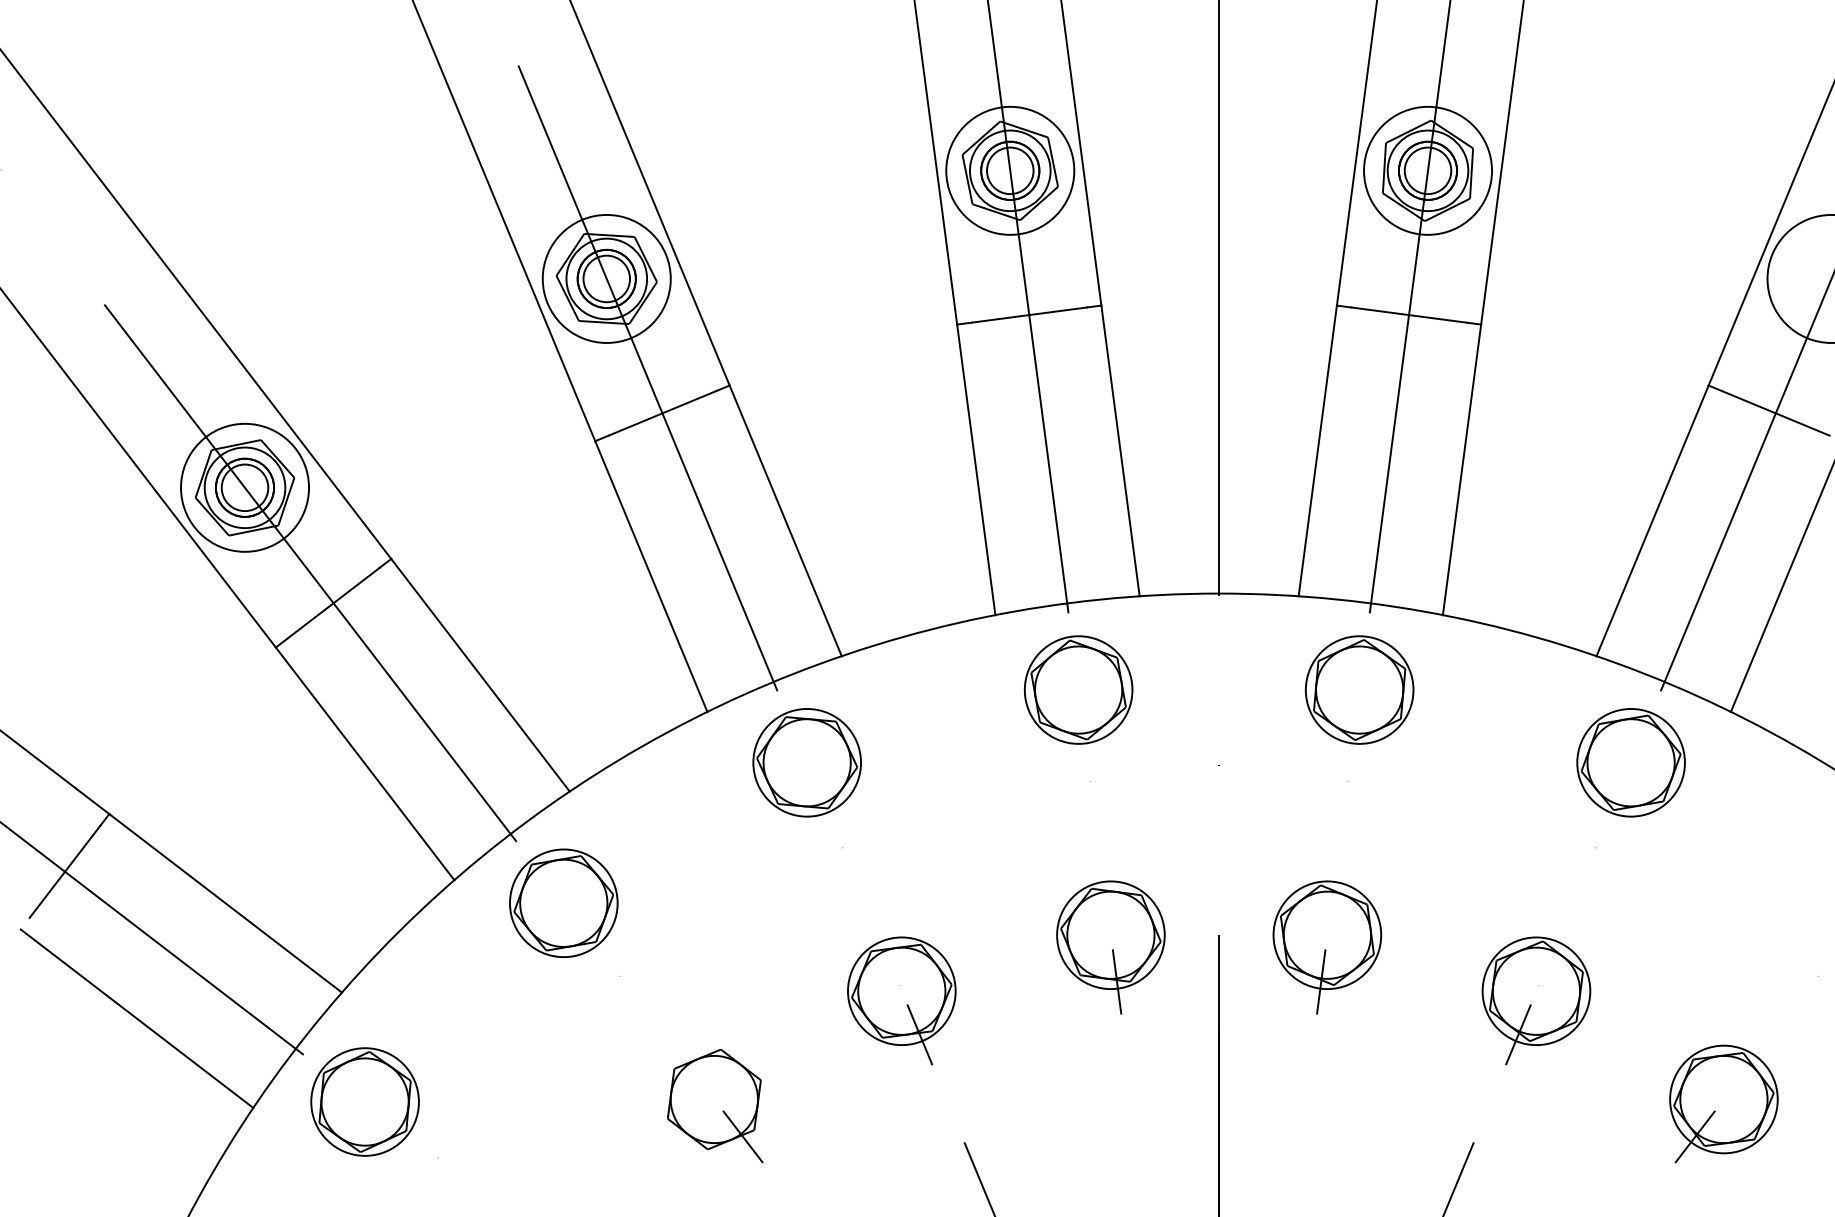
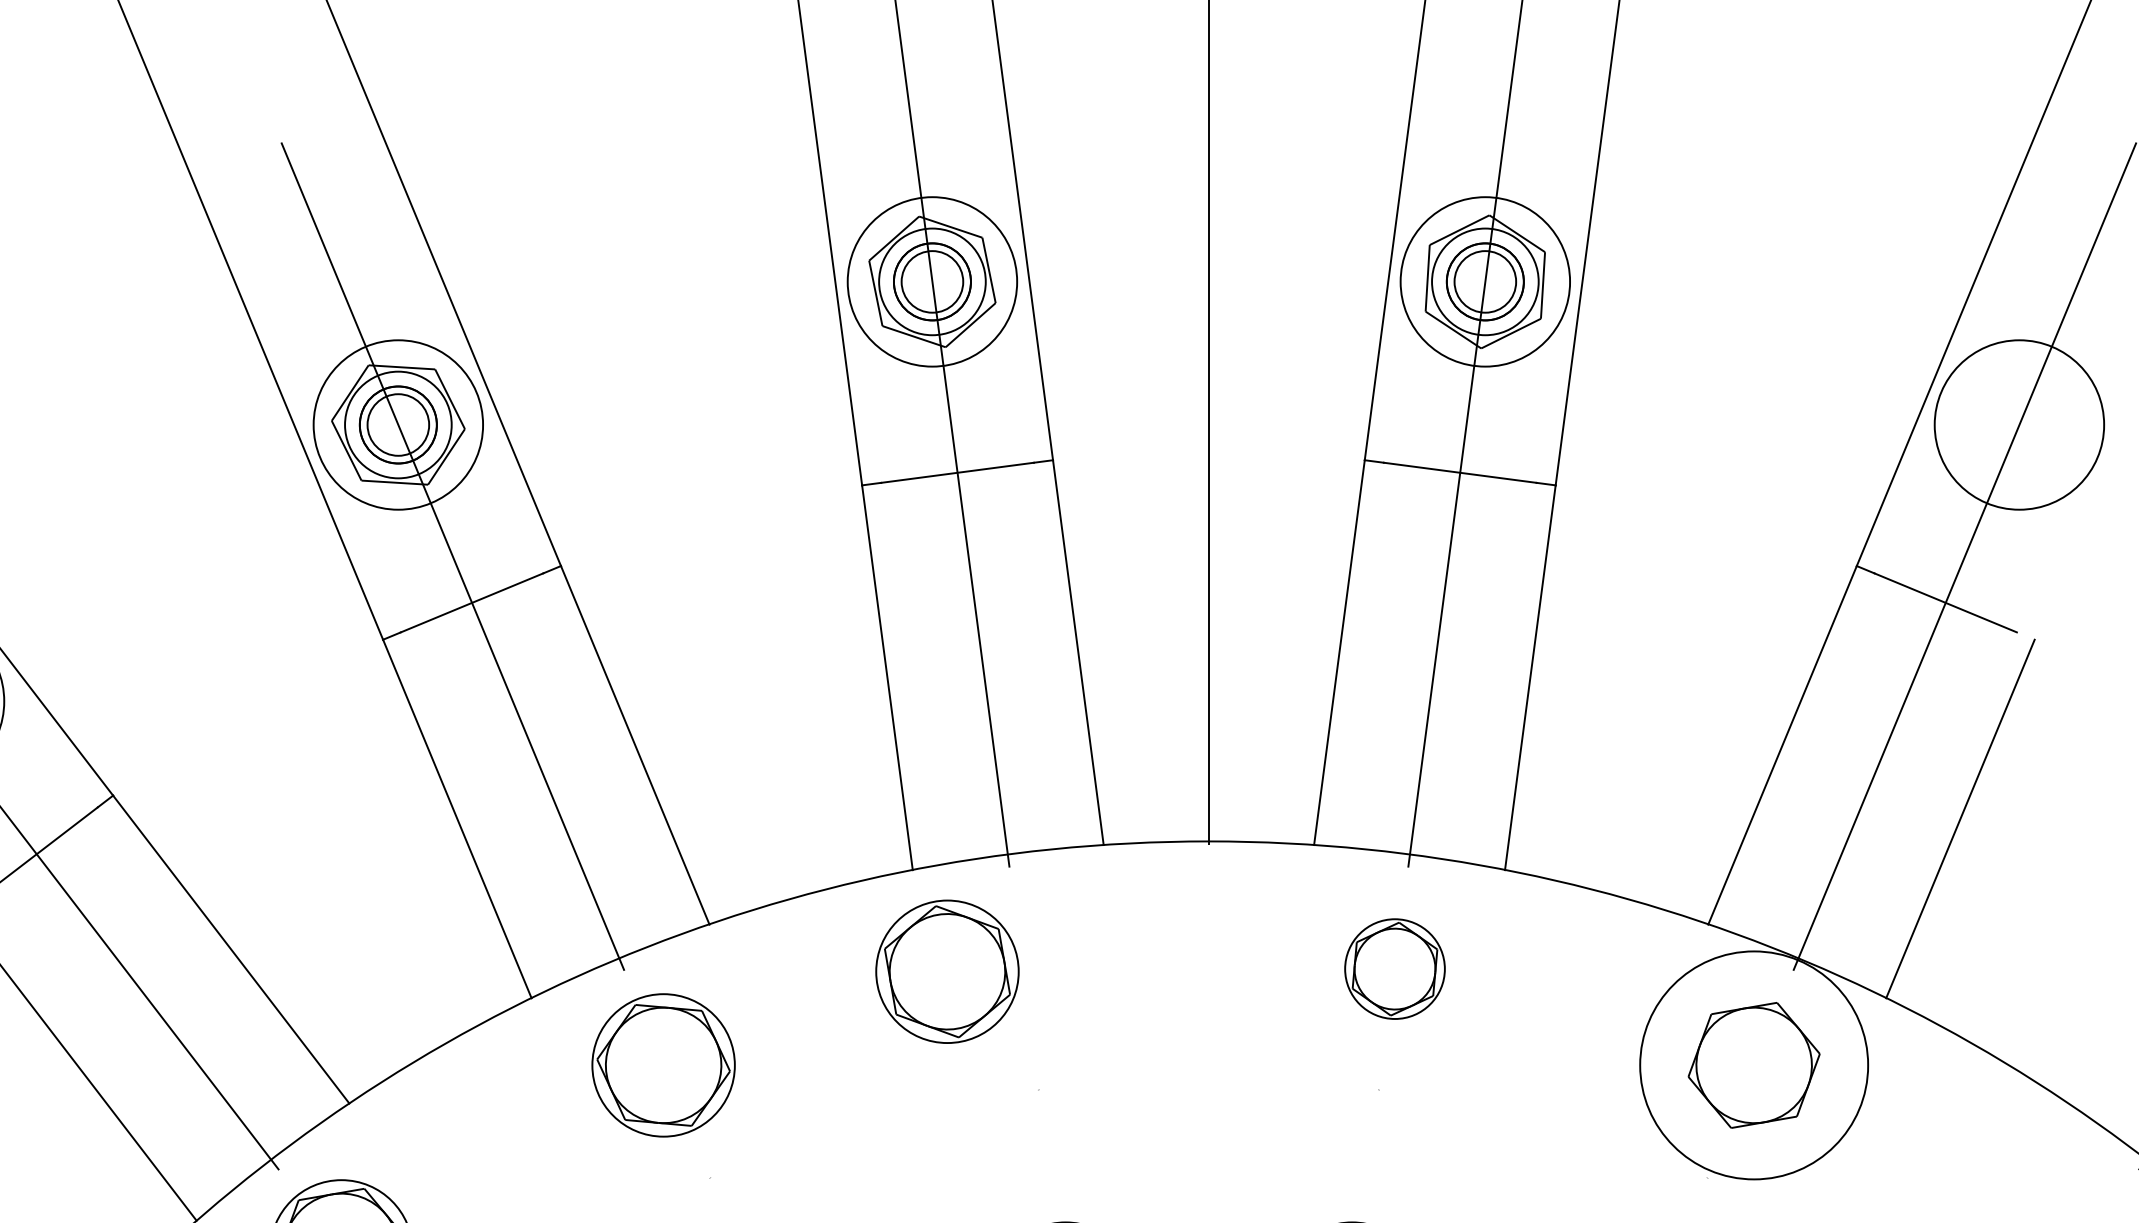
part: (1078, 689) -> (947, 971), moved
part: (1359, 689) -> (1394, 968), size x0.7
circle: (1630, 762) -> (1753, 1065), size x1.6

